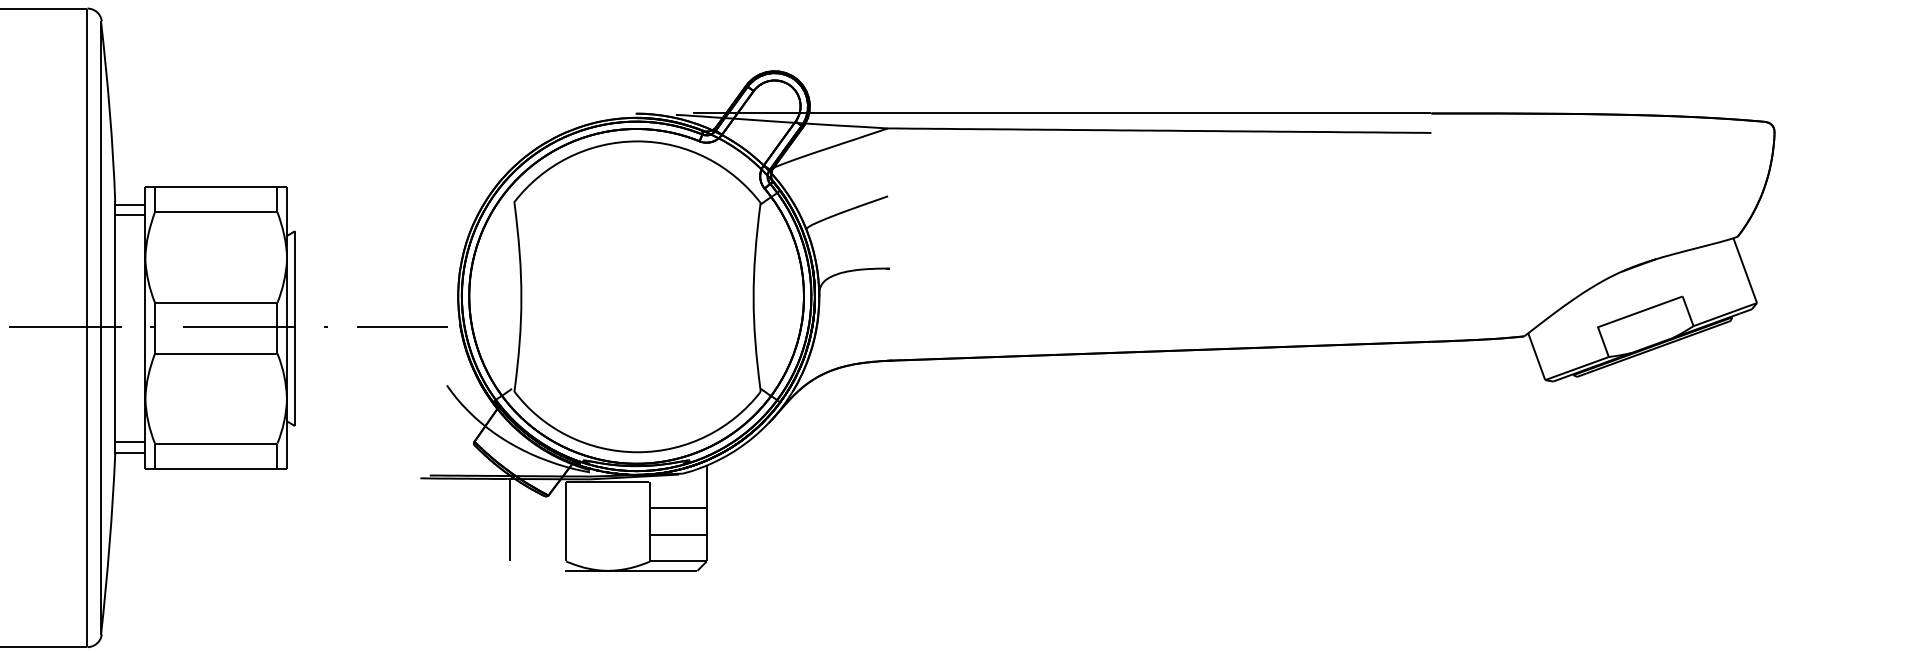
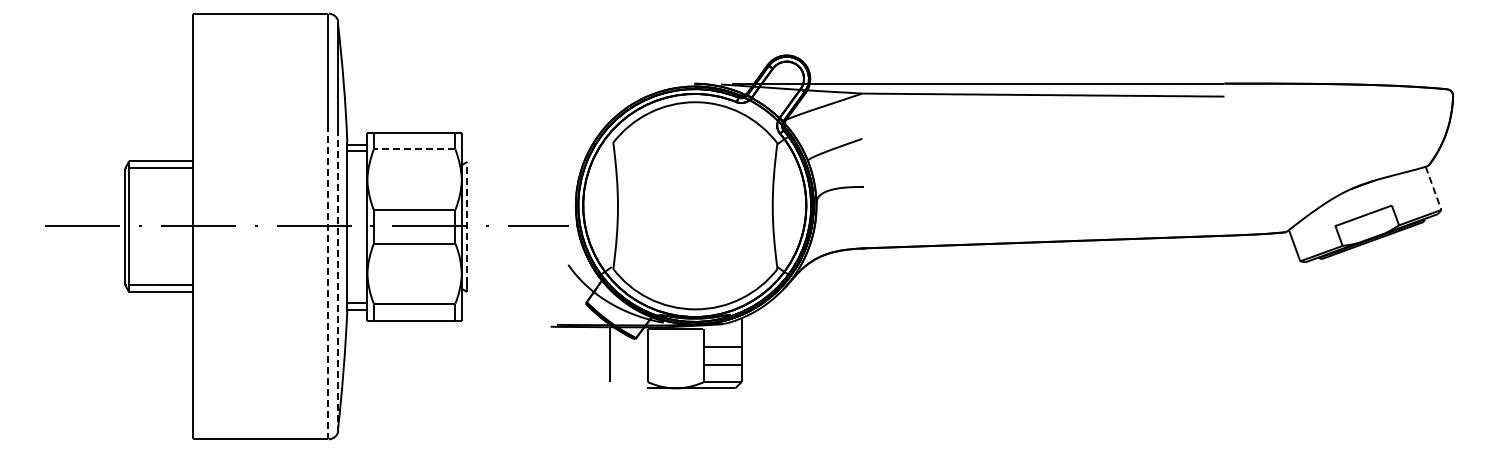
line: (216, 212) -> (414, 149), solid -> dashed
line: (1745, 270) -> (1433, 188), solid -> dashed
line: (295, 323) -> (467, 223), solid -> dashed
line: (100, 408) -> (337, 280), solid -> dashed
line: (86, 411) -> (328, 282), solid -> dashed

